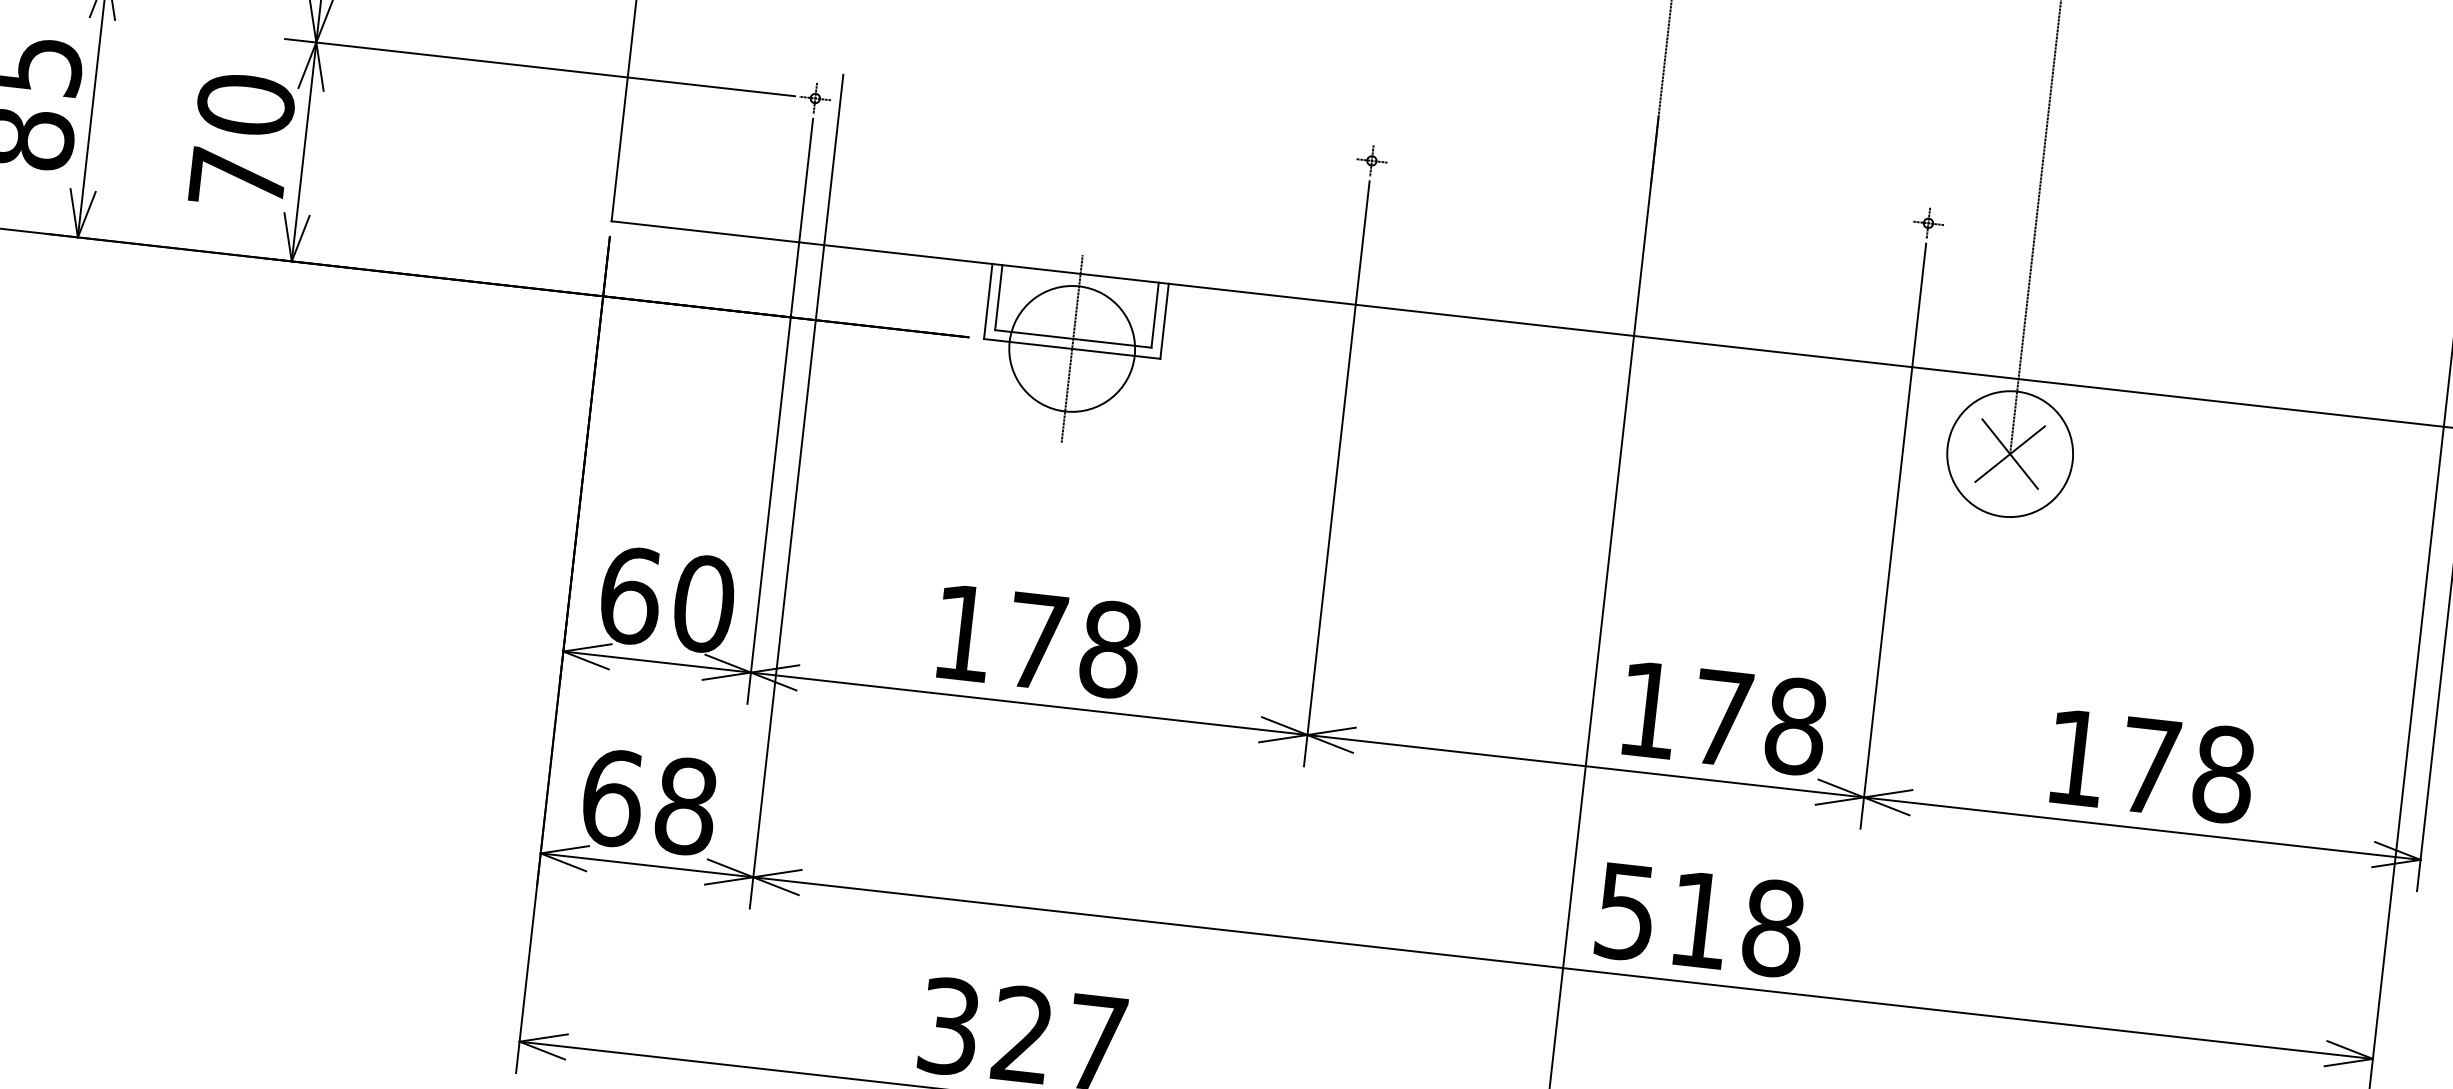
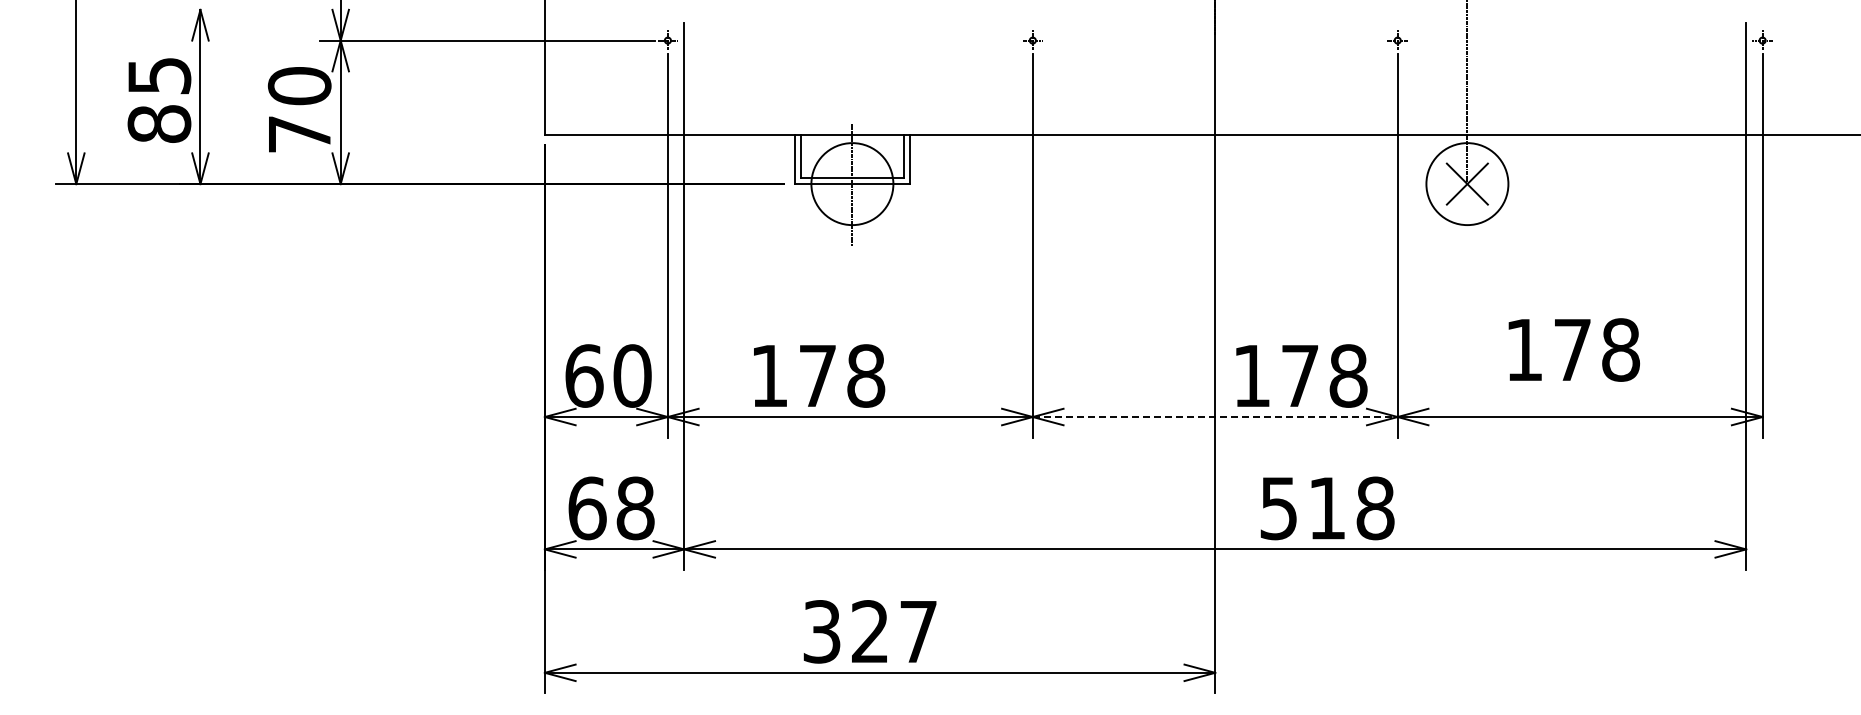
text: (1039, 640) -> (819, 375), moved
text: (2151, 765) -> (1573, 349), moved
line: (1586, 766) -> (1215, 417), solid -> dashed
text: (1700, 920) -> (1327, 508), moved

